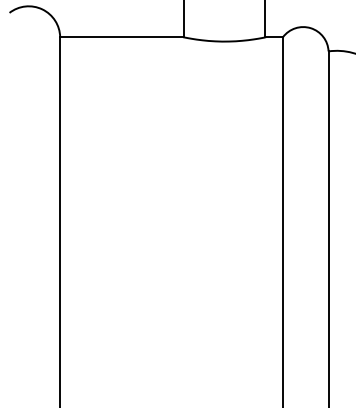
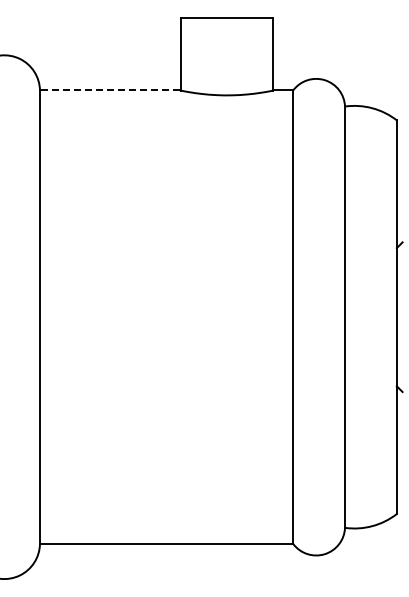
line: (121, 37) -> (109, 90), solid -> dashed

